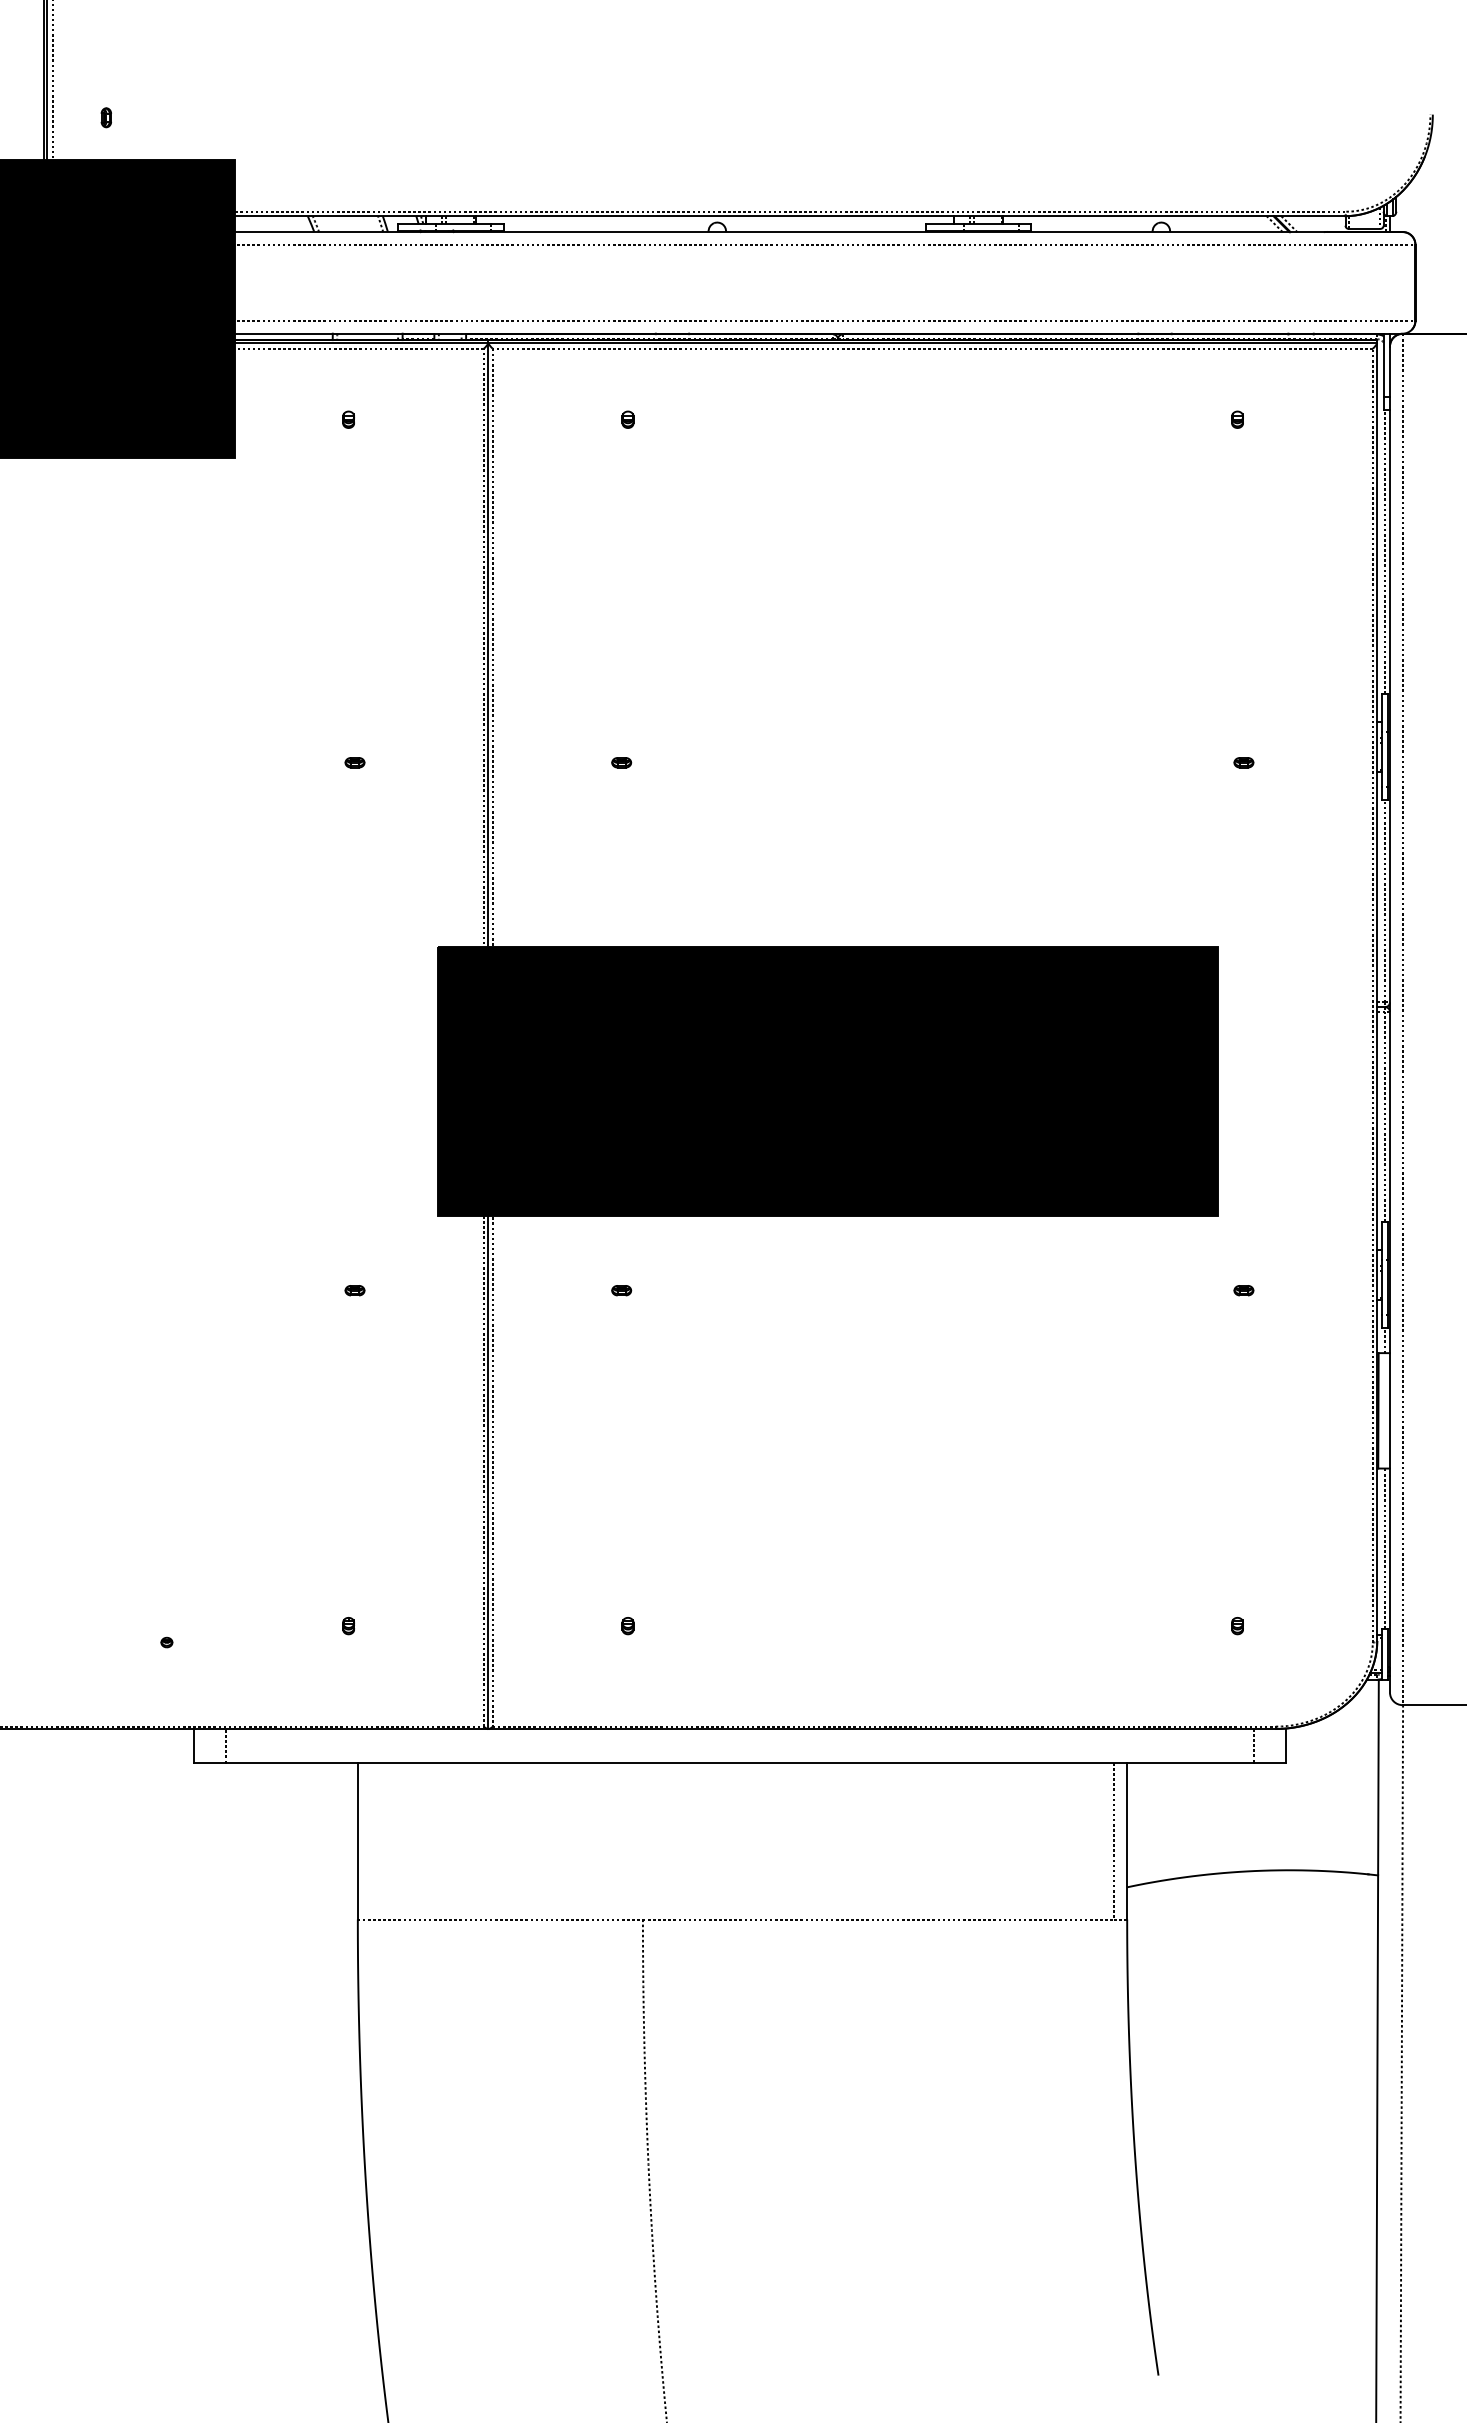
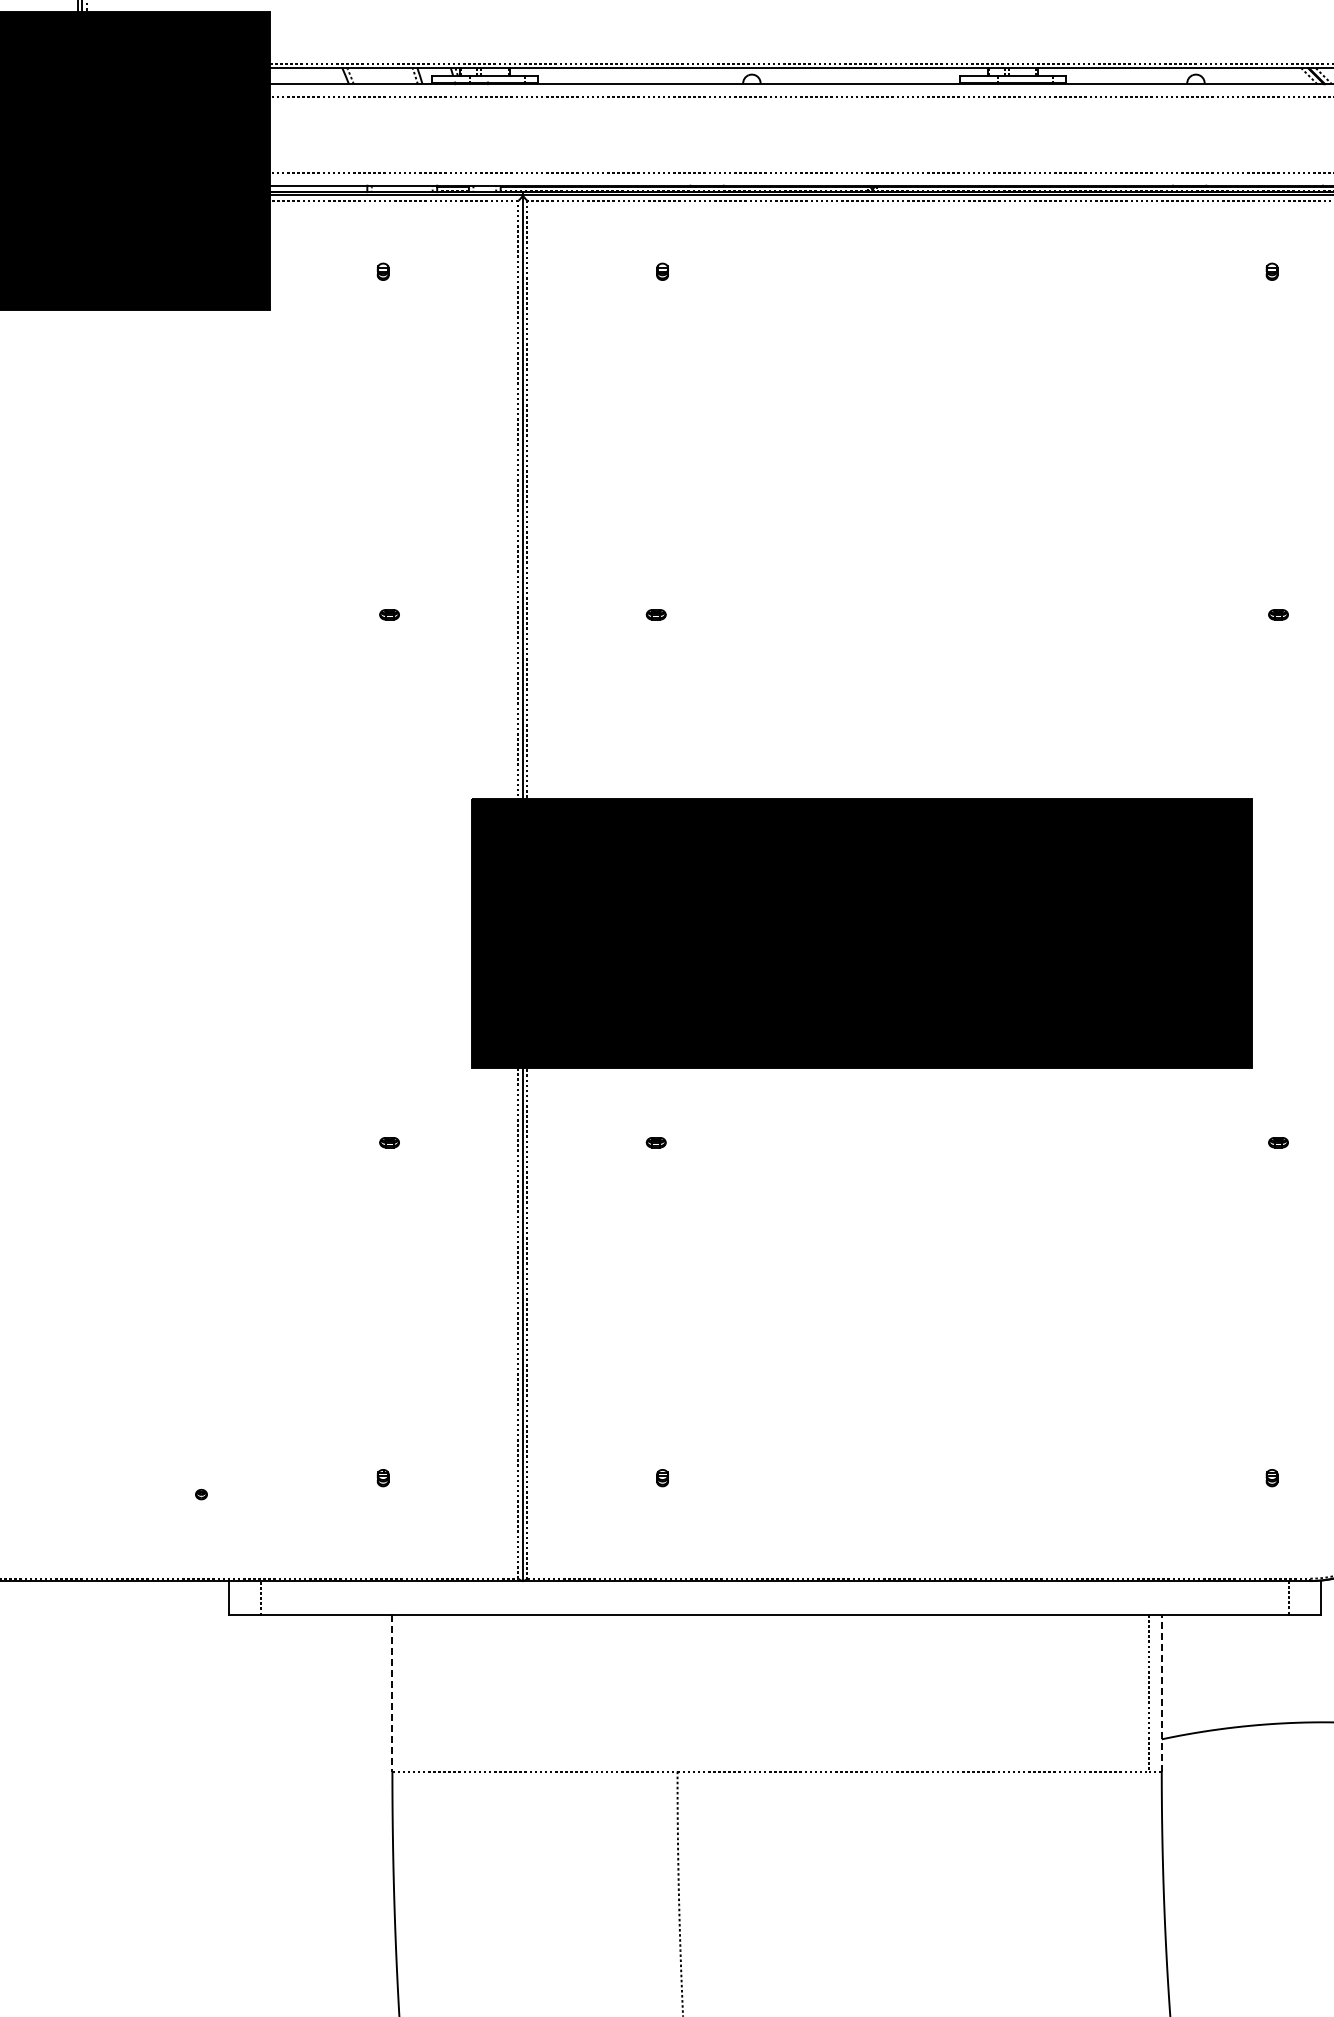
line: (1127, 1840) -> (1162, 1692), solid -> dashed
line: (357, 1841) -> (392, 1693), solid -> dashed

